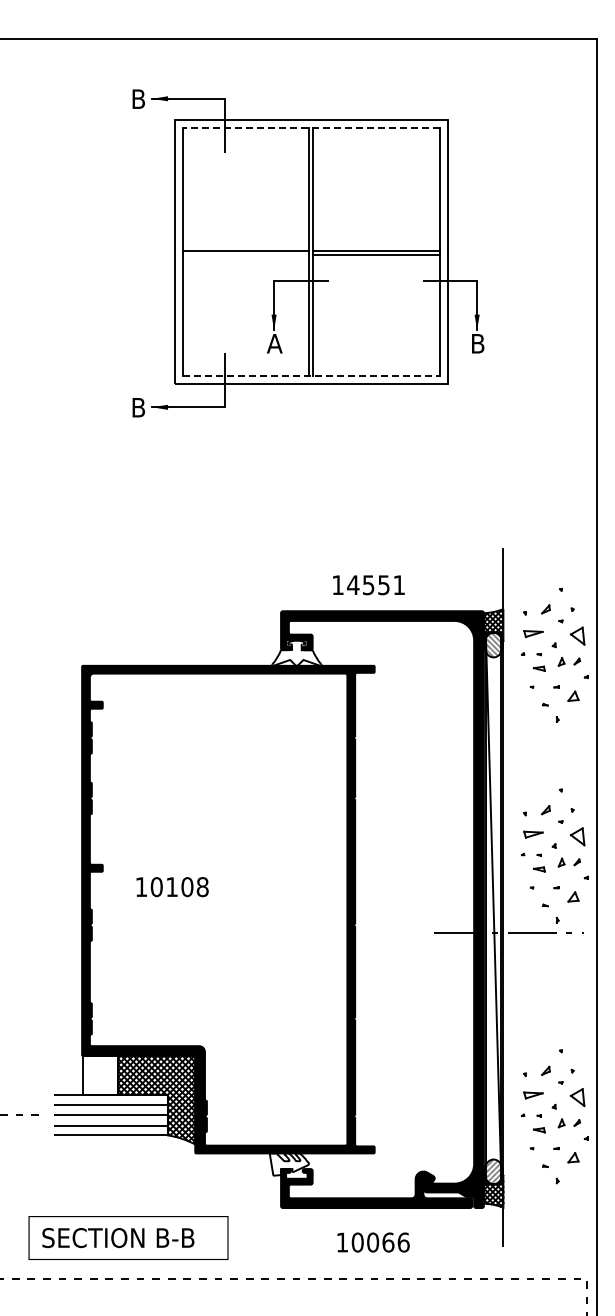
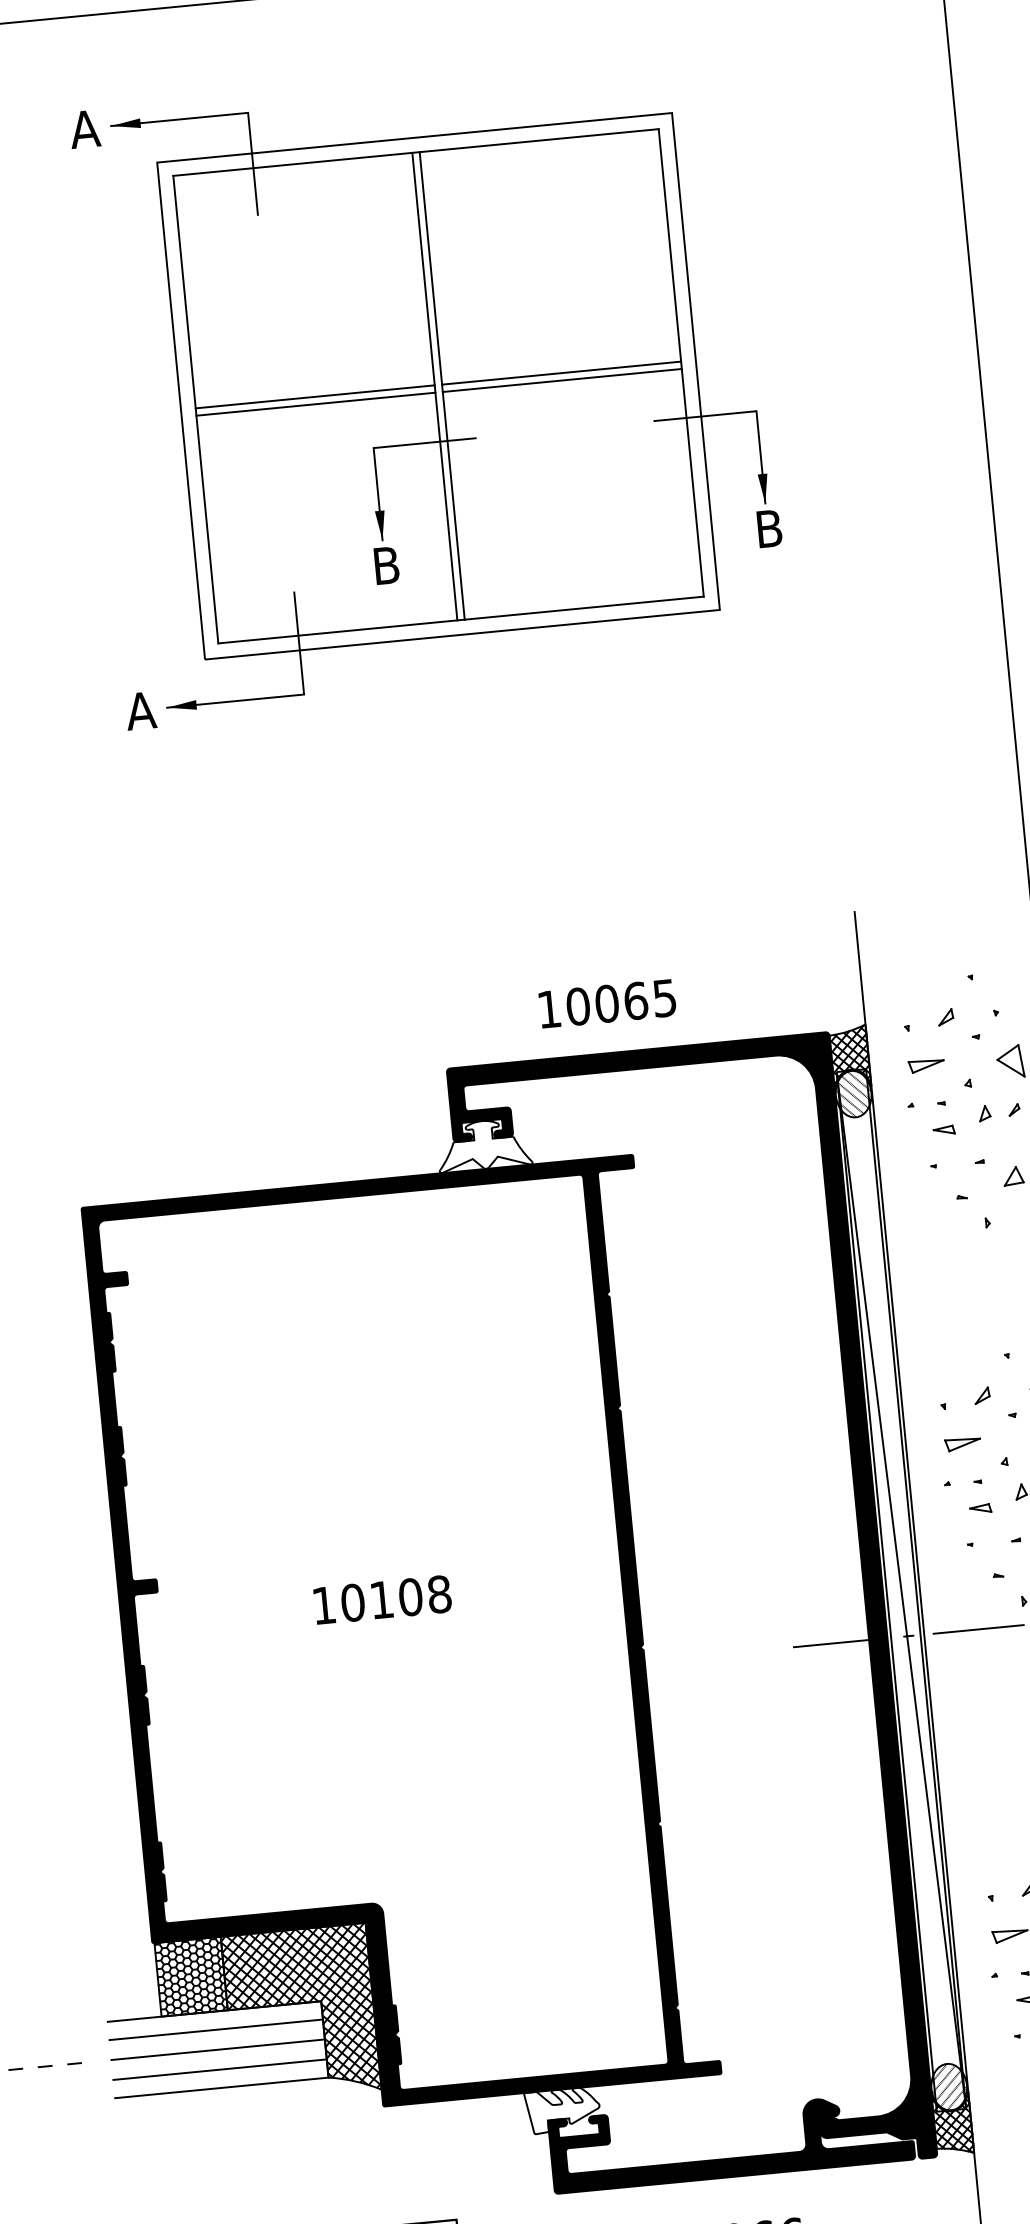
text: (138, 98) -> (84, 128), B -> A
line: (311, 128) -> (416, 153), dashed -> solid
line: (245, 255) -> (315, 404), added
text: (274, 343) -> (385, 565), A -> B
line: (311, 376) -> (461, 620), dashed -> solid
text: (138, 407) -> (140, 710), B -> A
text: (375, 585) -> (620, 1003), 14551 -> 10065
text: (172, 887) -> (382, 1600), moved
hatch: (100, 1074) -> (190, 1975), added

